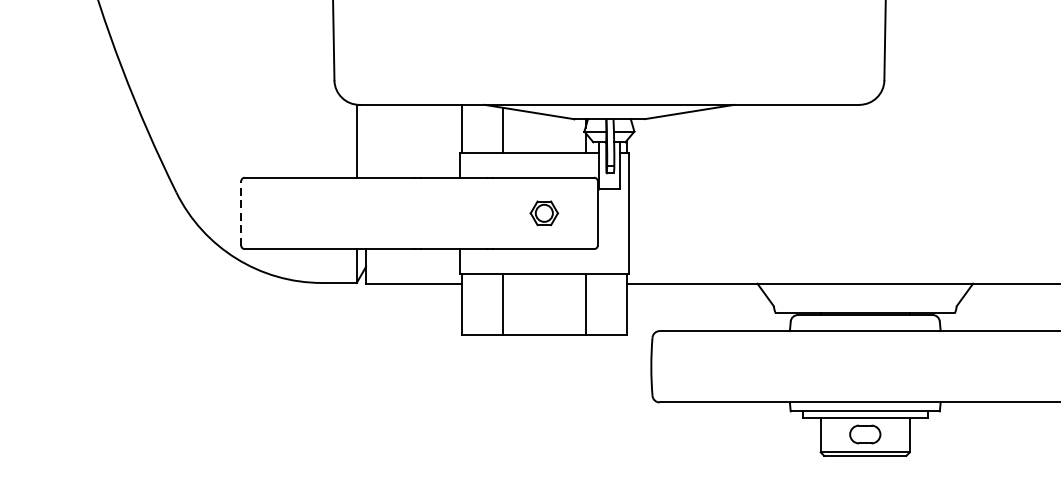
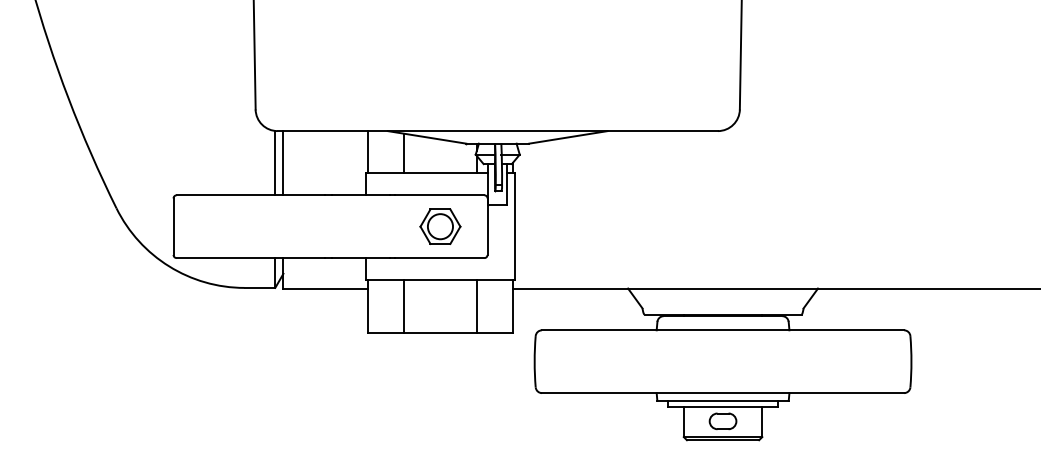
line: (366, 141) -> (283, 163), added
line: (241, 213) -> (173, 226), dashed -> solid
part: (544, 213) -> (440, 226), size x1.67

